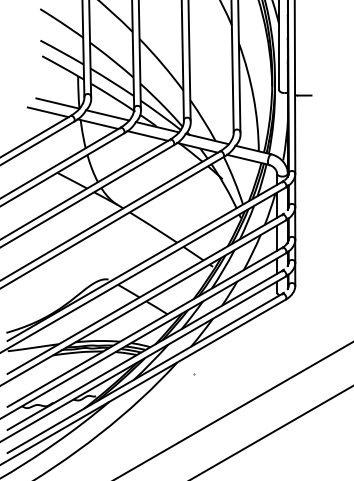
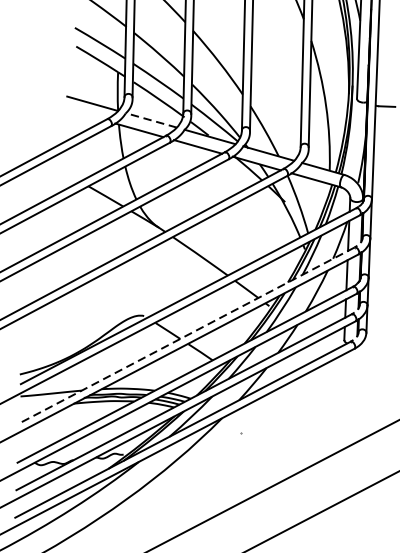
line: (47, 112) -> (79, 113), removed
line: (107, 115) -> (151, 120), solid -> dashed
line: (145, 294) -> (187, 335), solid -> dashed

